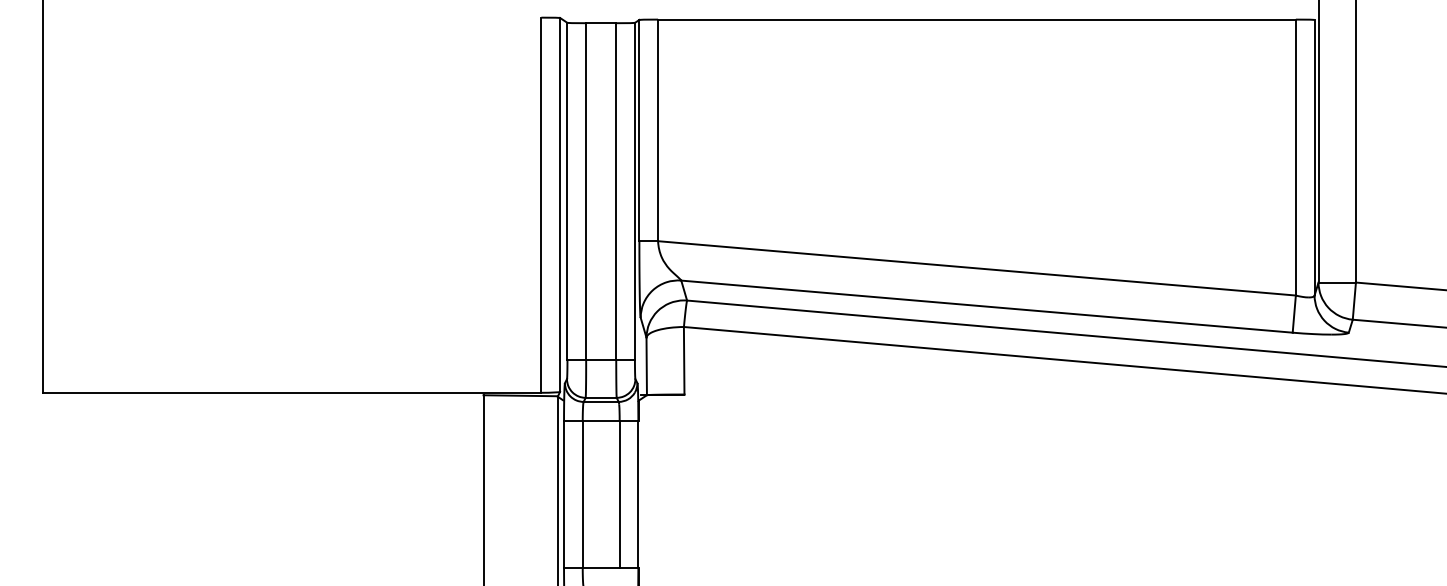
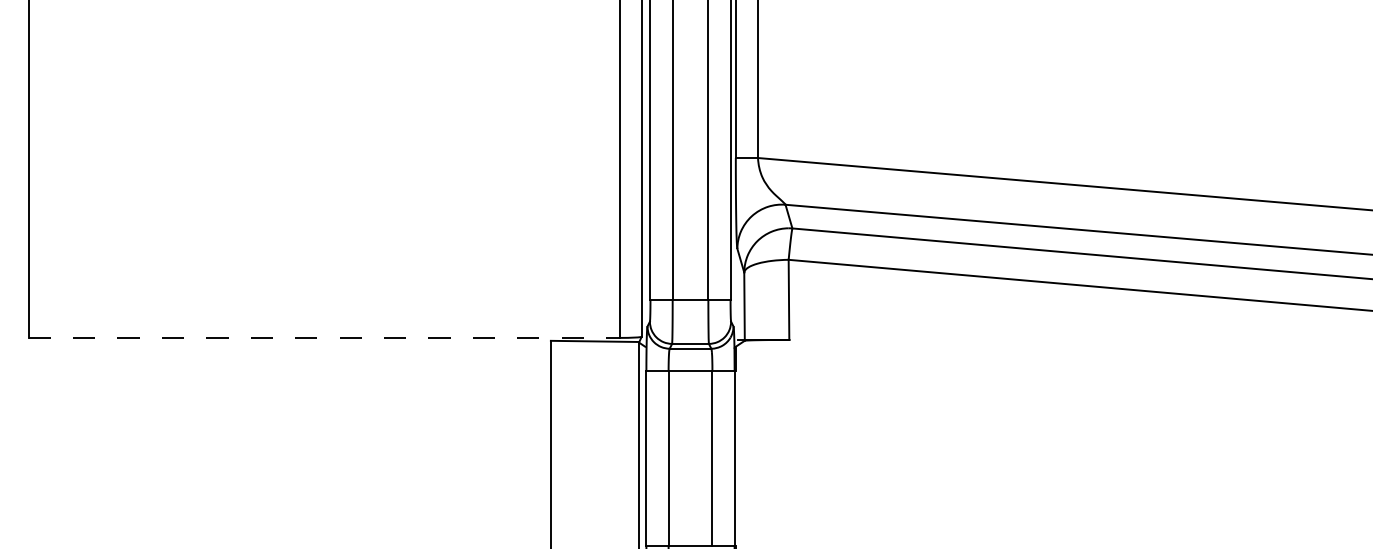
line: (292, 392) -> (324, 337), solid -> dashed

